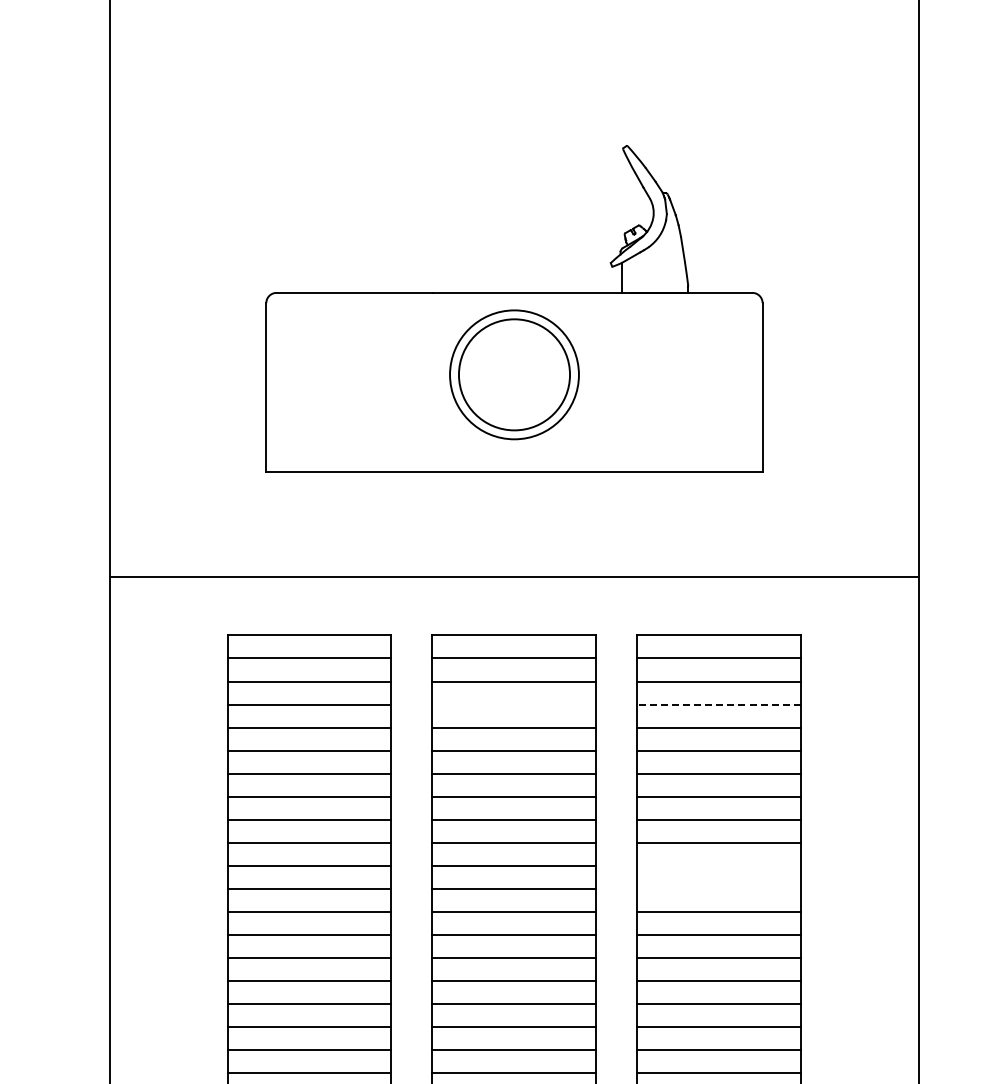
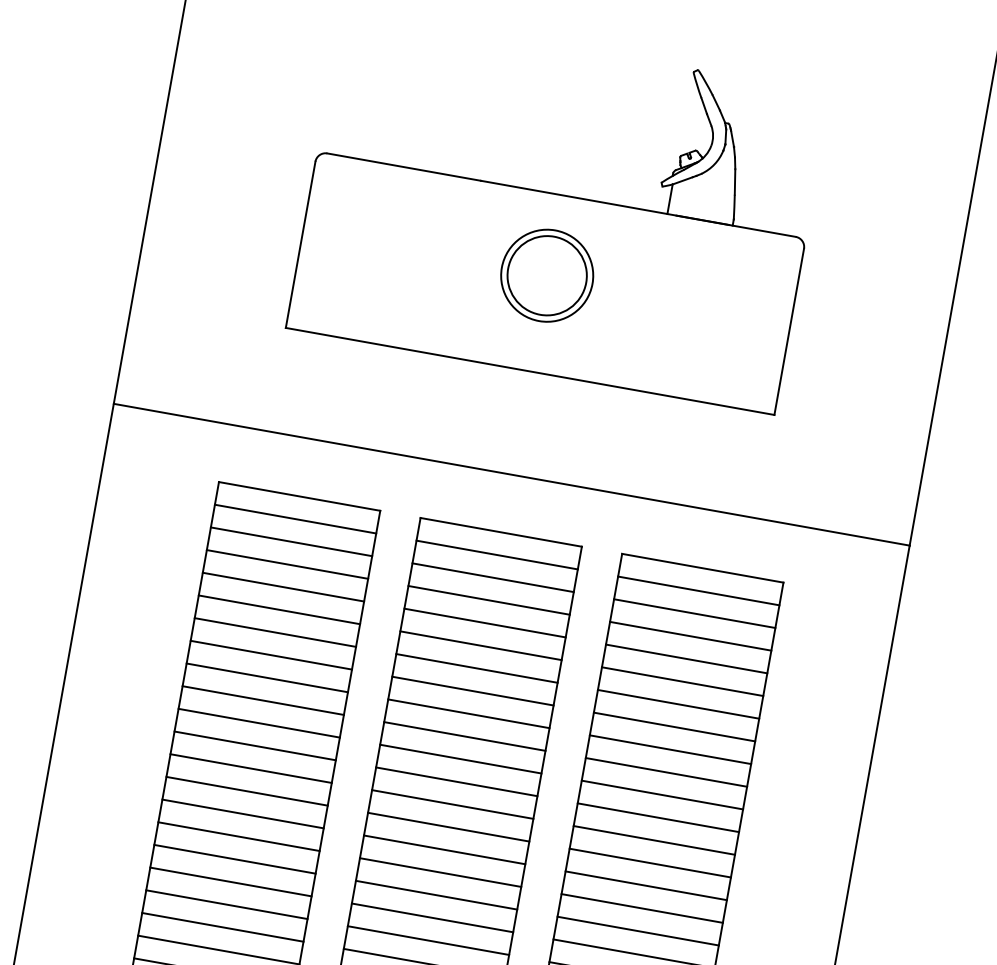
part: (514, 374) -> (547, 275), size x0.71
line: (514, 704) -> (489, 600), added
line: (719, 704) -> (691, 636), dashed -> solid
line: (718, 865) -> (661, 794), added
line: (718, 888) -> (657, 817), added

